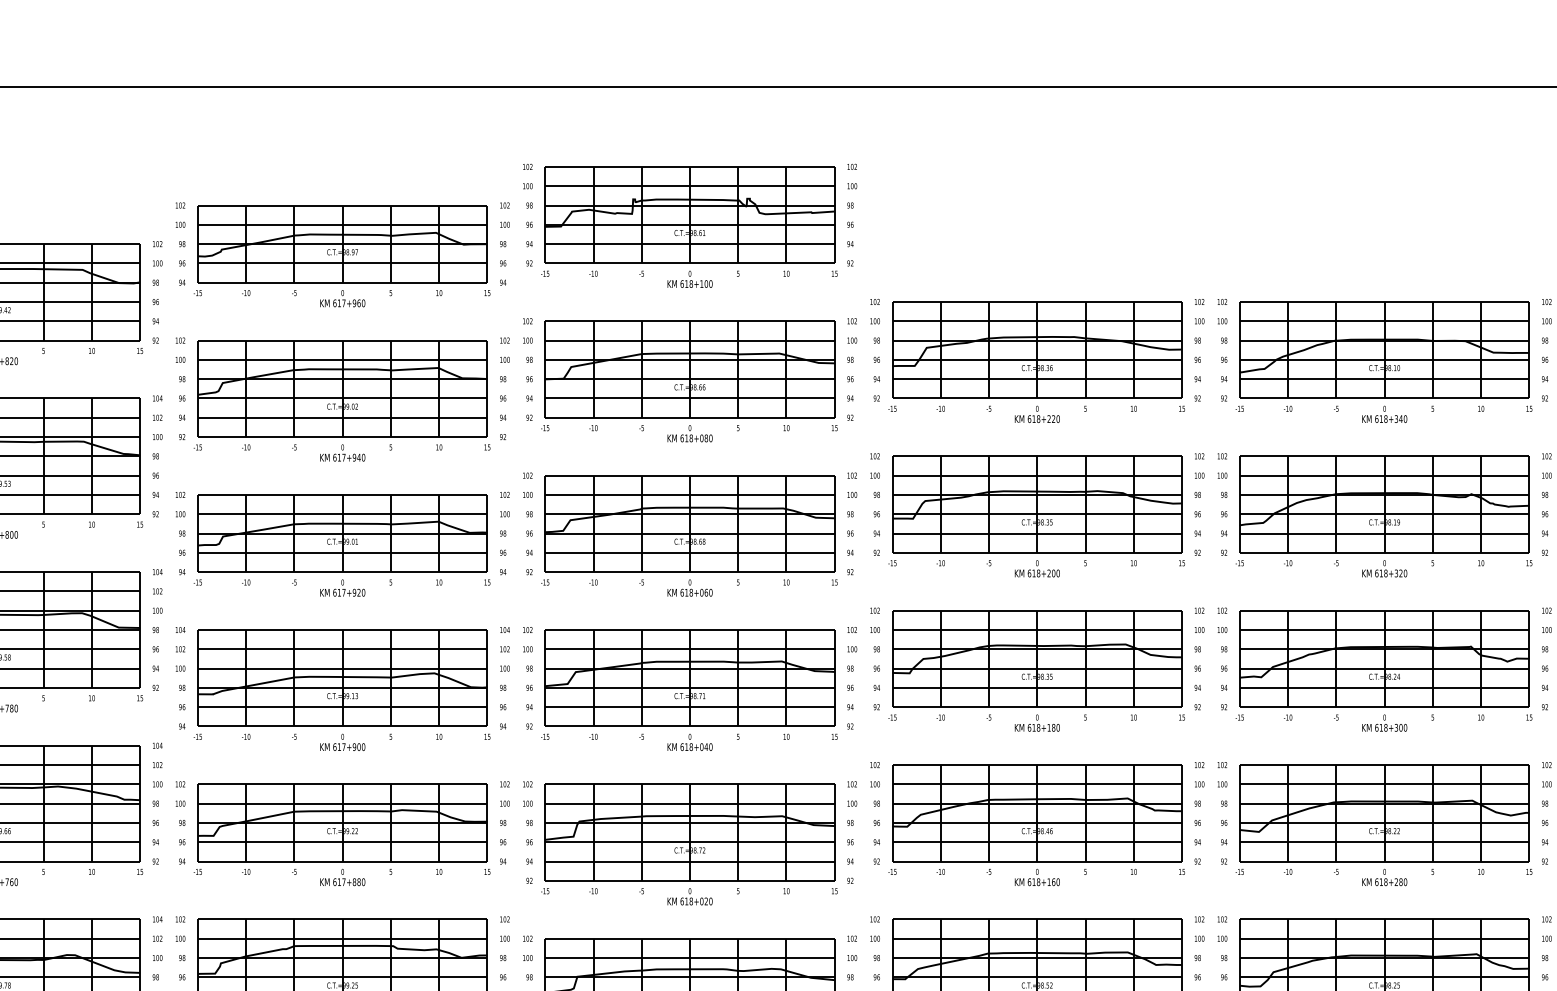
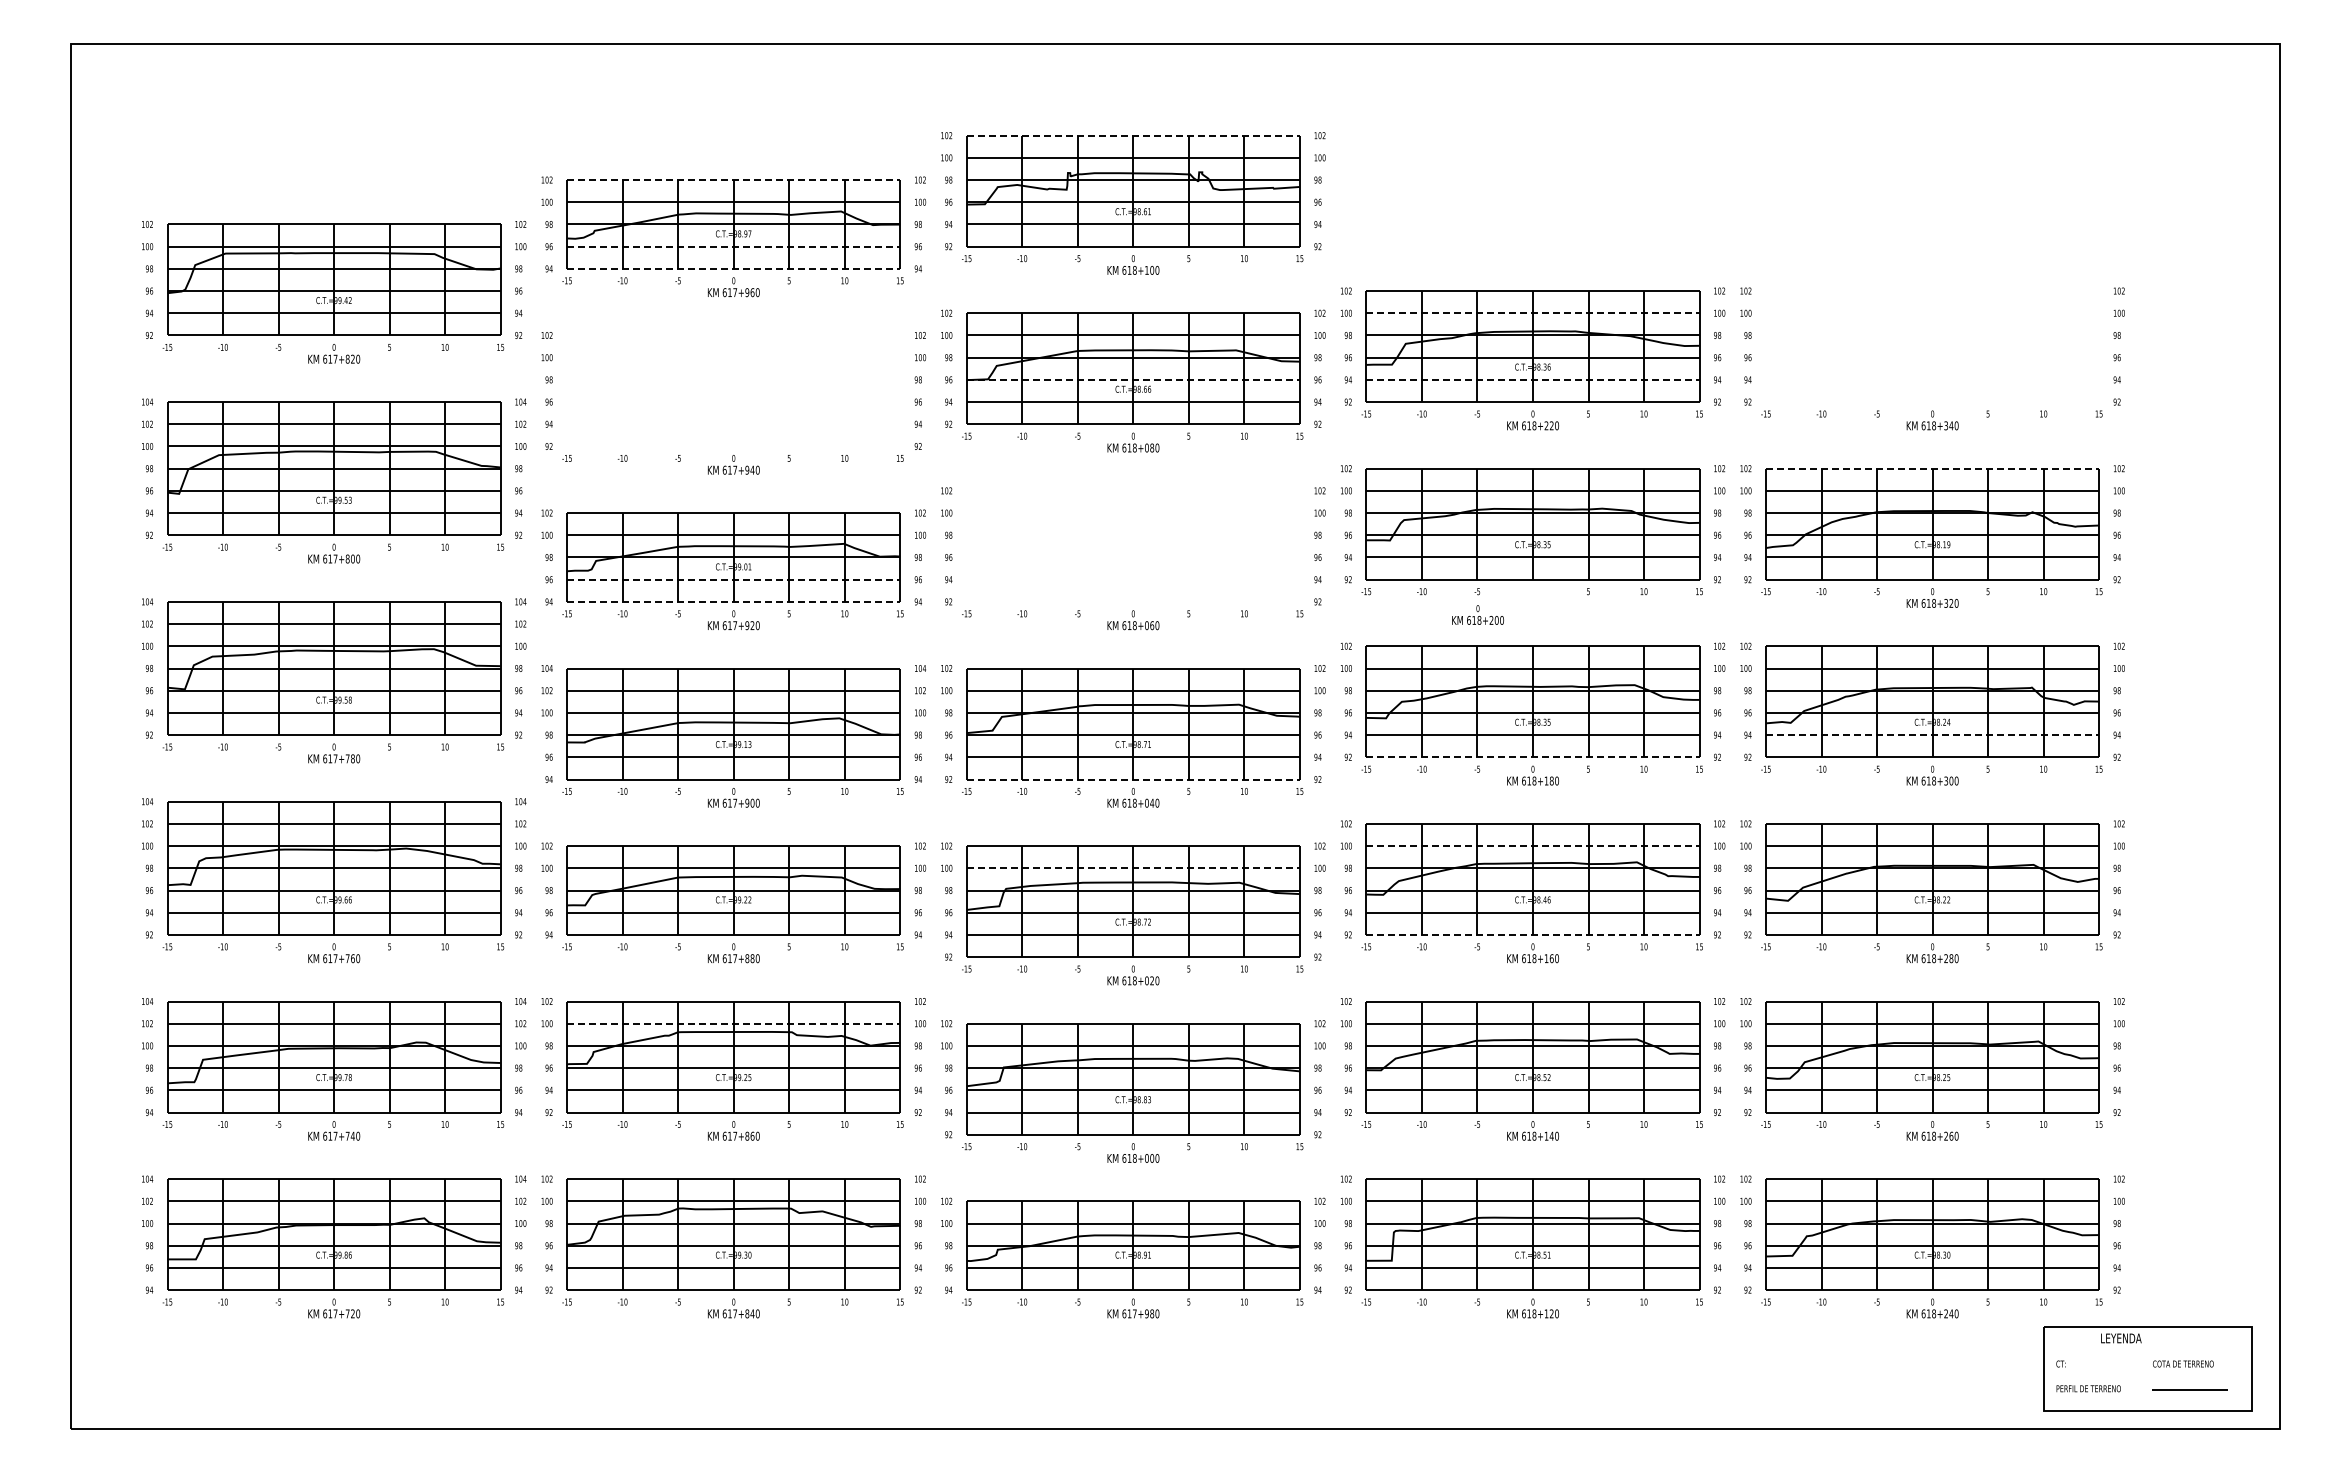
line: (690, 166) -> (1133, 135), solid -> dashed
line: (342, 205) -> (733, 180), solid -> dashed
line: (342, 263) -> (733, 246), solid -> dashed
line: (342, 282) -> (733, 268), solid -> dashed
line: (1036, 321) -> (1532, 313), solid -> dashed
part: (1384, 350) -> (1932, 346), removed
line: (690, 378) -> (1133, 379), solid -> dashed
line: (1036, 378) -> (1532, 379), solid -> dashed
part: (342, 388) -> (733, 390), removed
line: (1384, 456) -> (1932, 468), solid -> dashed
part: (690, 523) -> (1133, 546), removed
line: (342, 552) -> (733, 579), solid -> dashed
text: (1036, 568) -> (1477, 614), moved
line: (342, 571) -> (733, 601), solid -> dashed
line: (1384, 688) -> (1932, 735), solid -> dashed
line: (1036, 707) -> (1532, 757), solid -> dashed
line: (690, 726) -> (1133, 779), solid -> dashed
line: (1036, 784) -> (1532, 846), solid -> dashed
line: (690, 803) -> (1133, 868), solid -> dashed
line: (1036, 861) -> (1532, 934), solid -> dashed
line: (342, 938) -> (733, 1023), solid -> dashed

